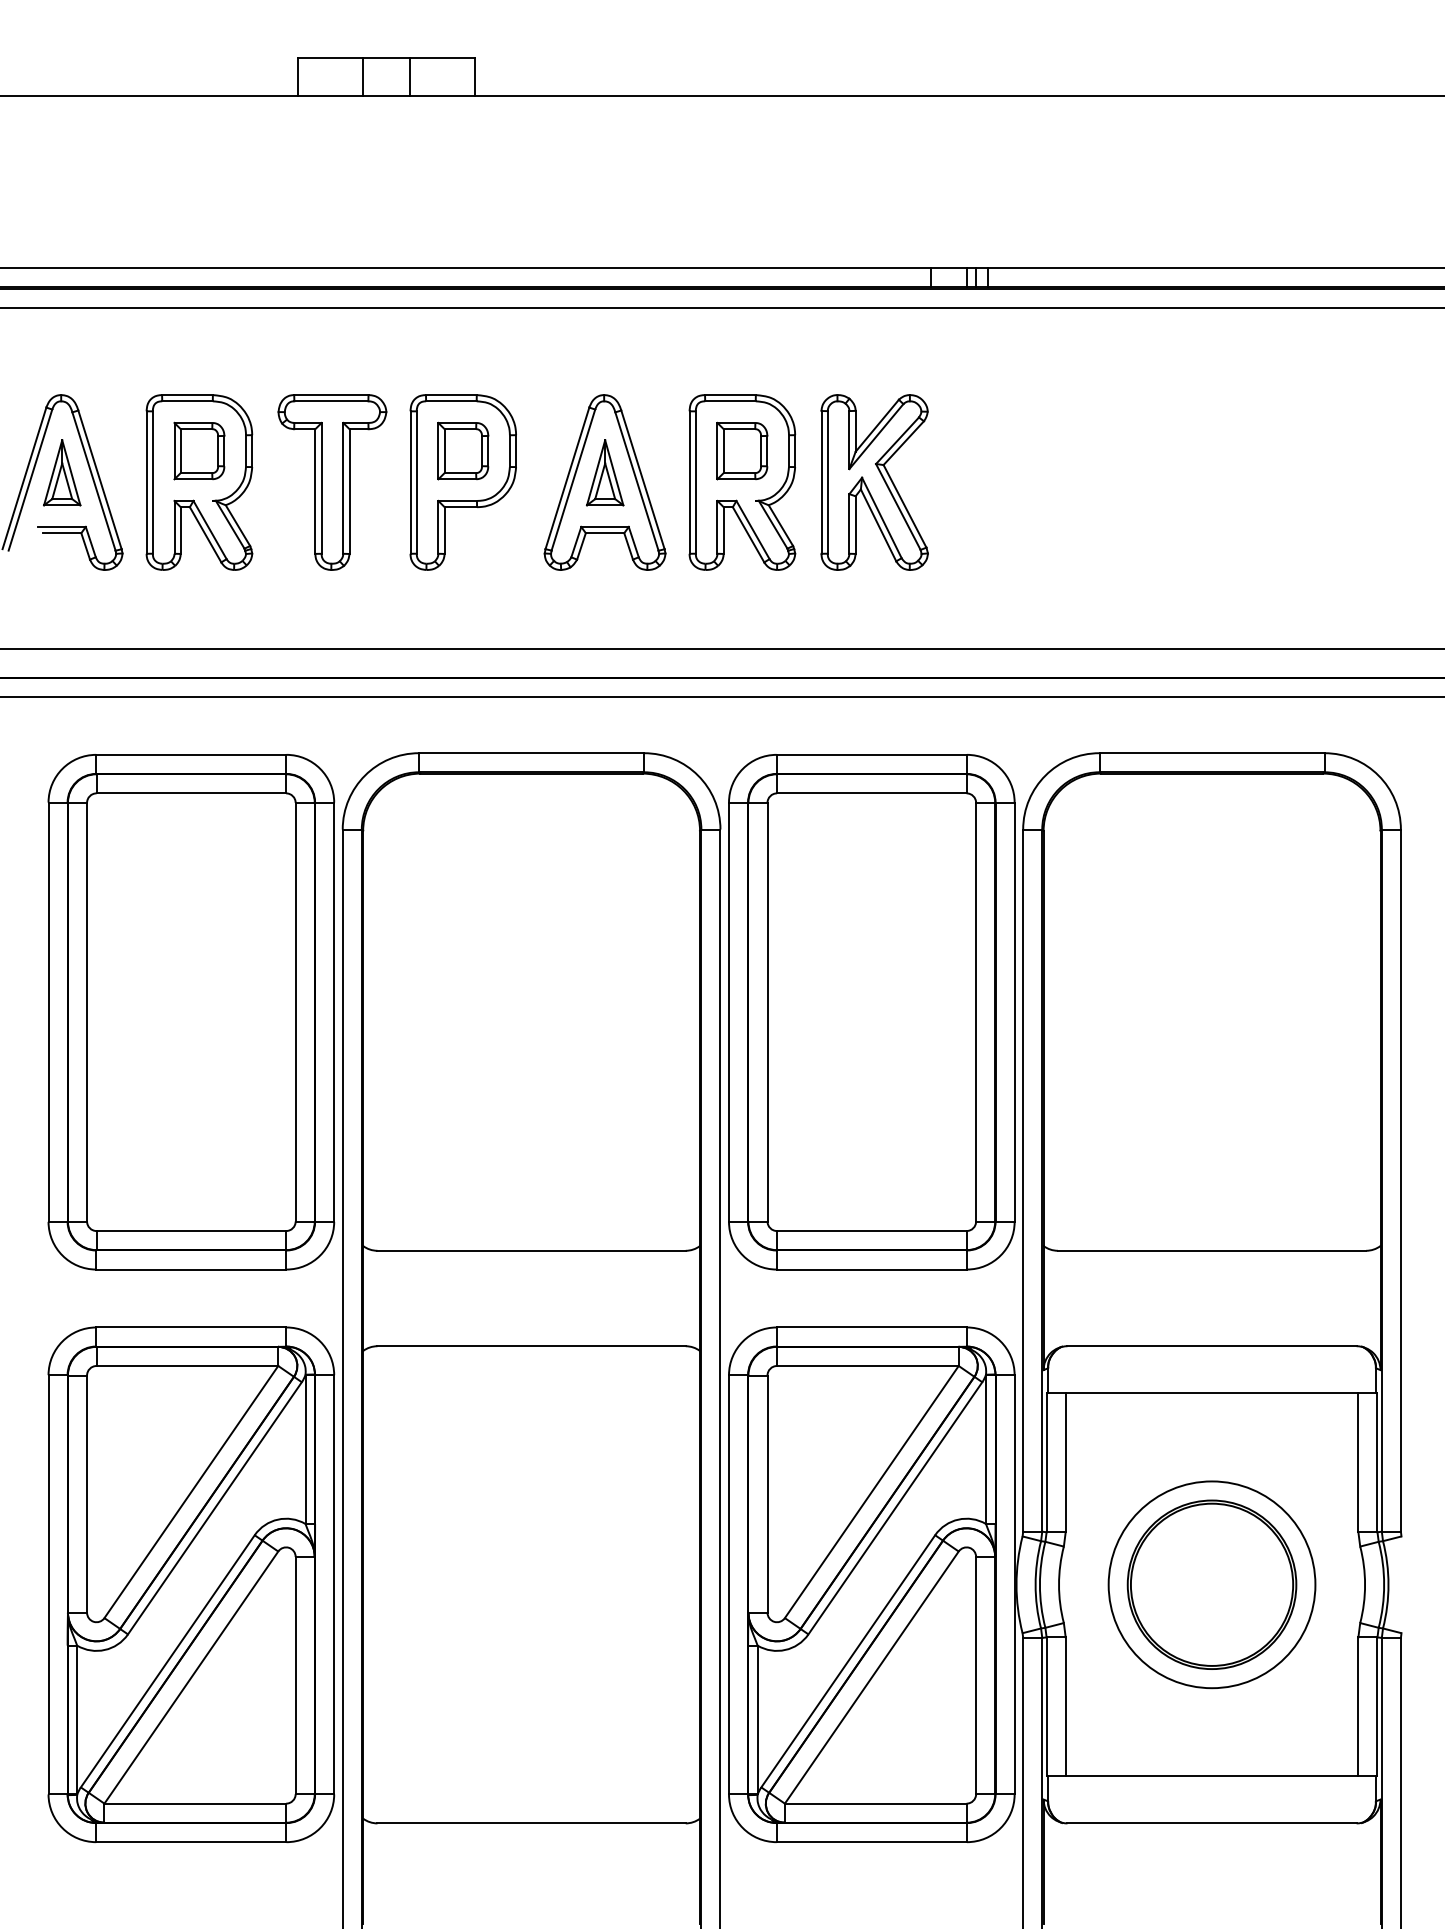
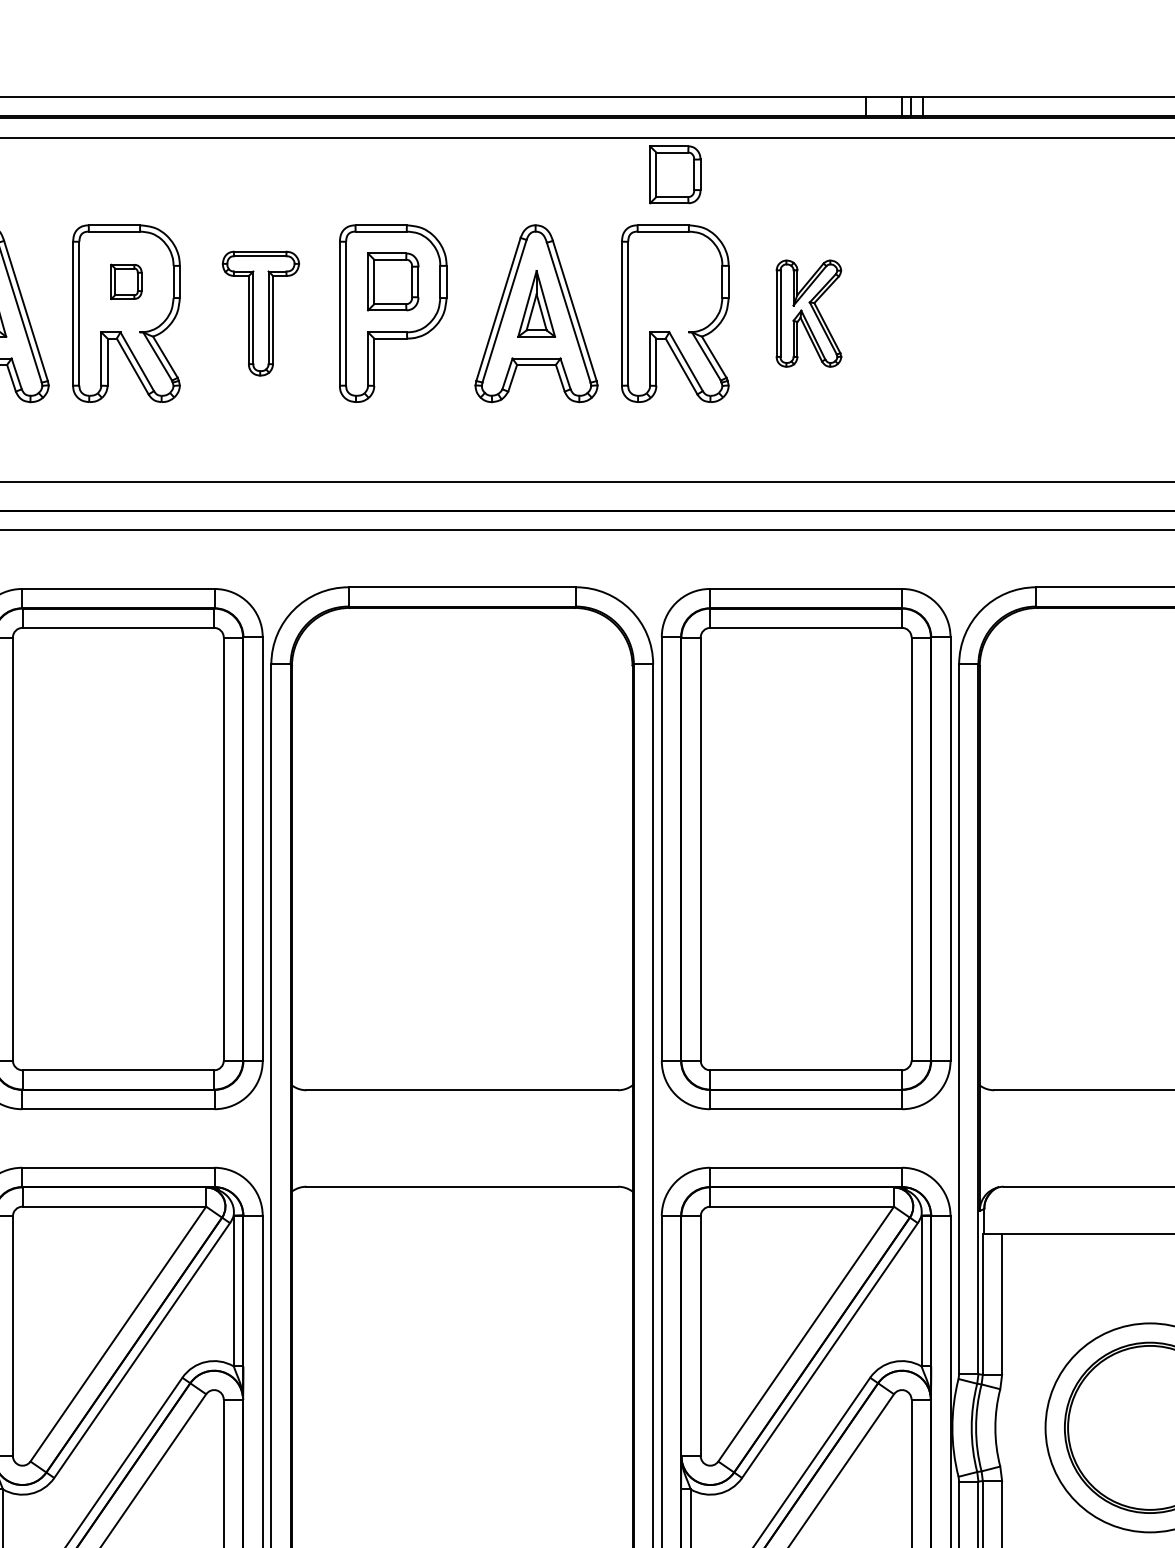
part: (199, 450) -> (126, 281), size x0.6
part: (742, 450) -> (675, 174), moved
part: (332, 482) -> (261, 313), size x0.7
part: (874, 482) -> (808, 313), size x0.6

